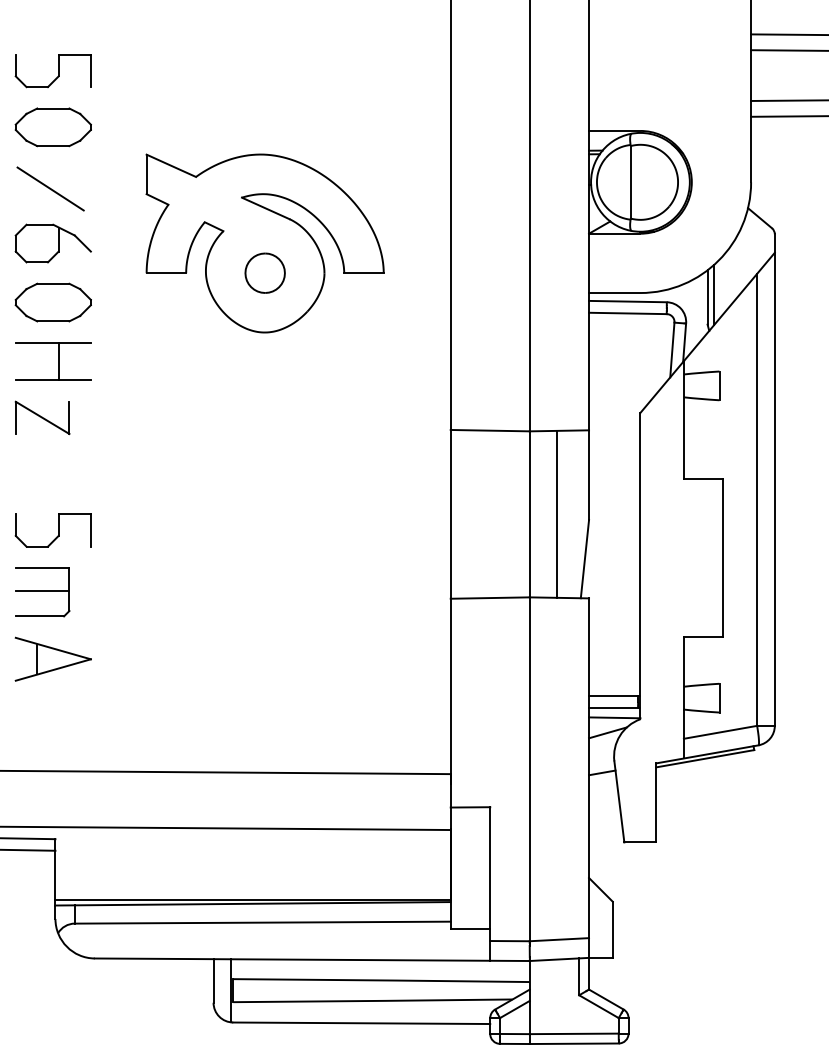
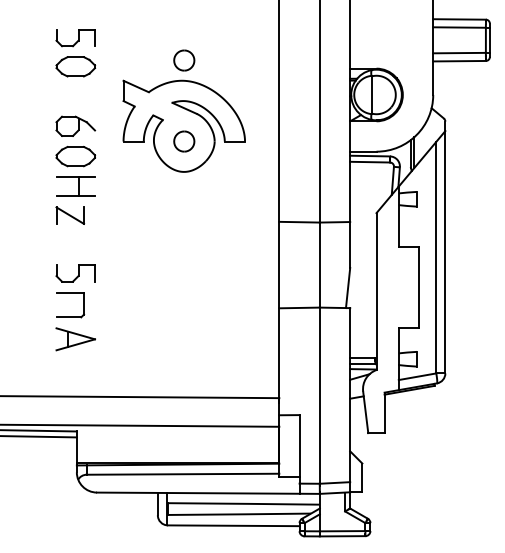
part: (265, 114) -> (184, 60), added
line: (50, 189) -> (74, 98), removed
line: (558, 513) -> (334, 264), removed
line: (43, 591) -> (70, 304), removed

